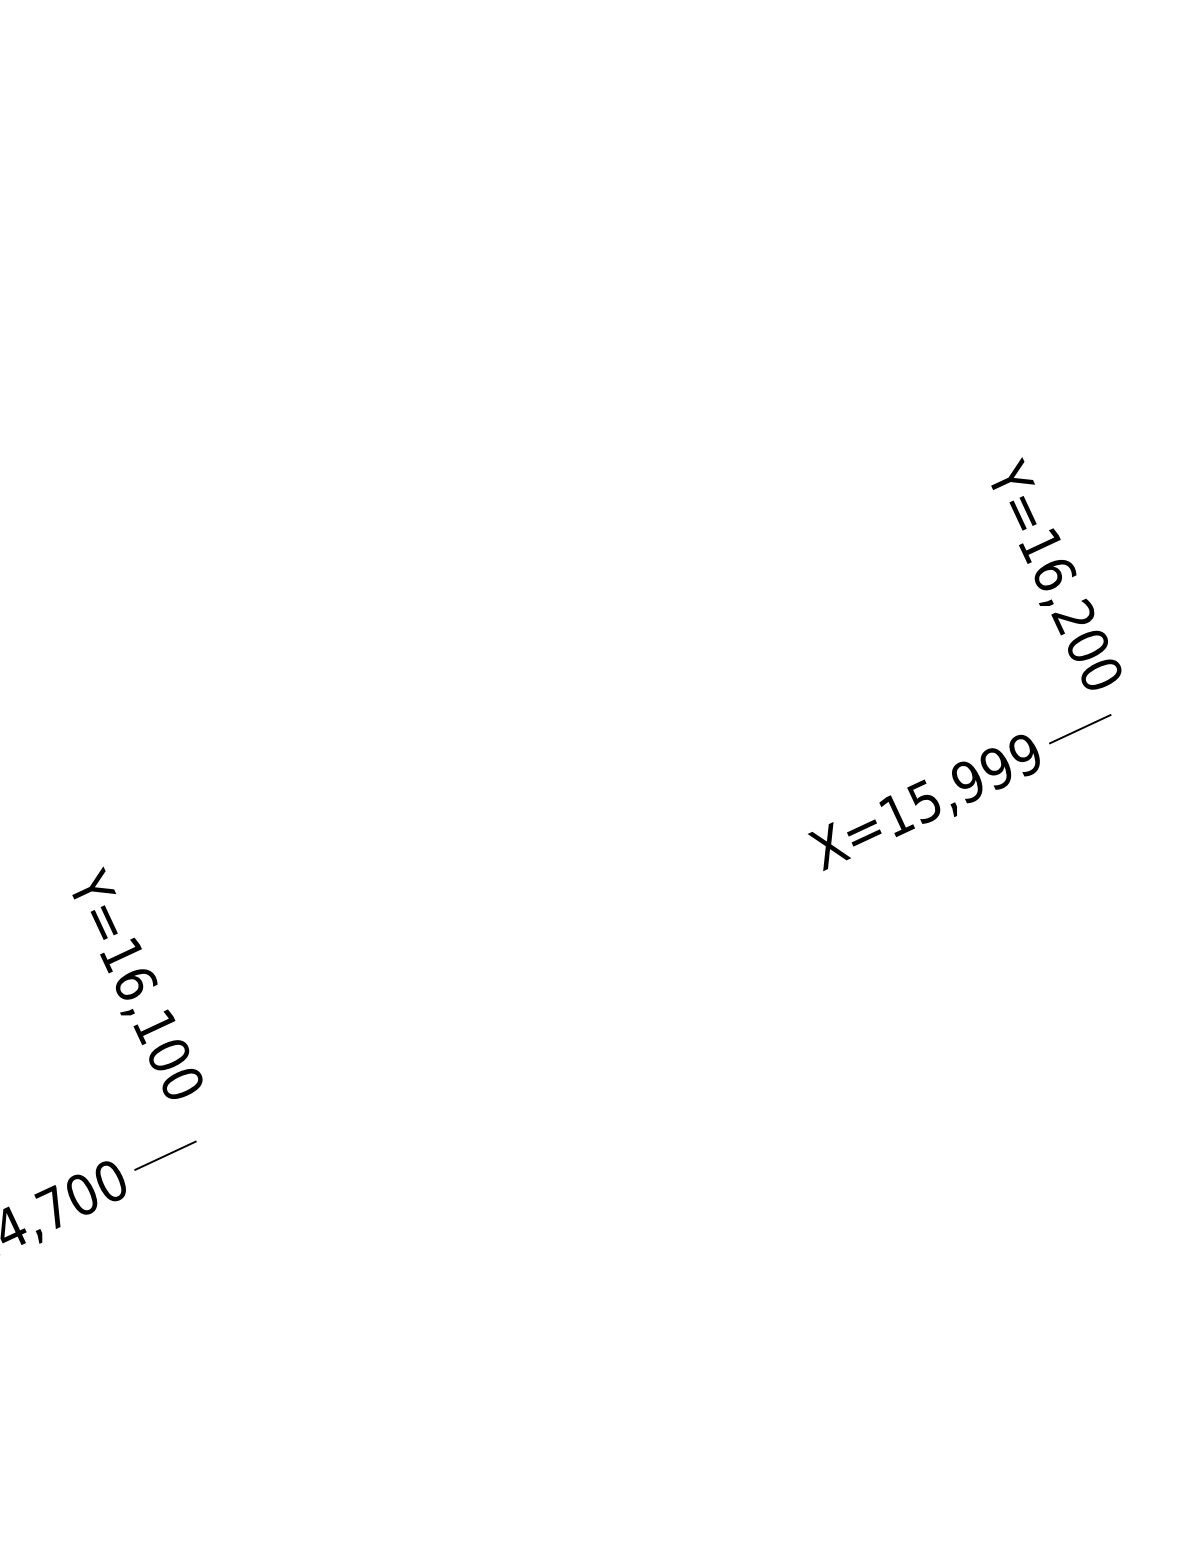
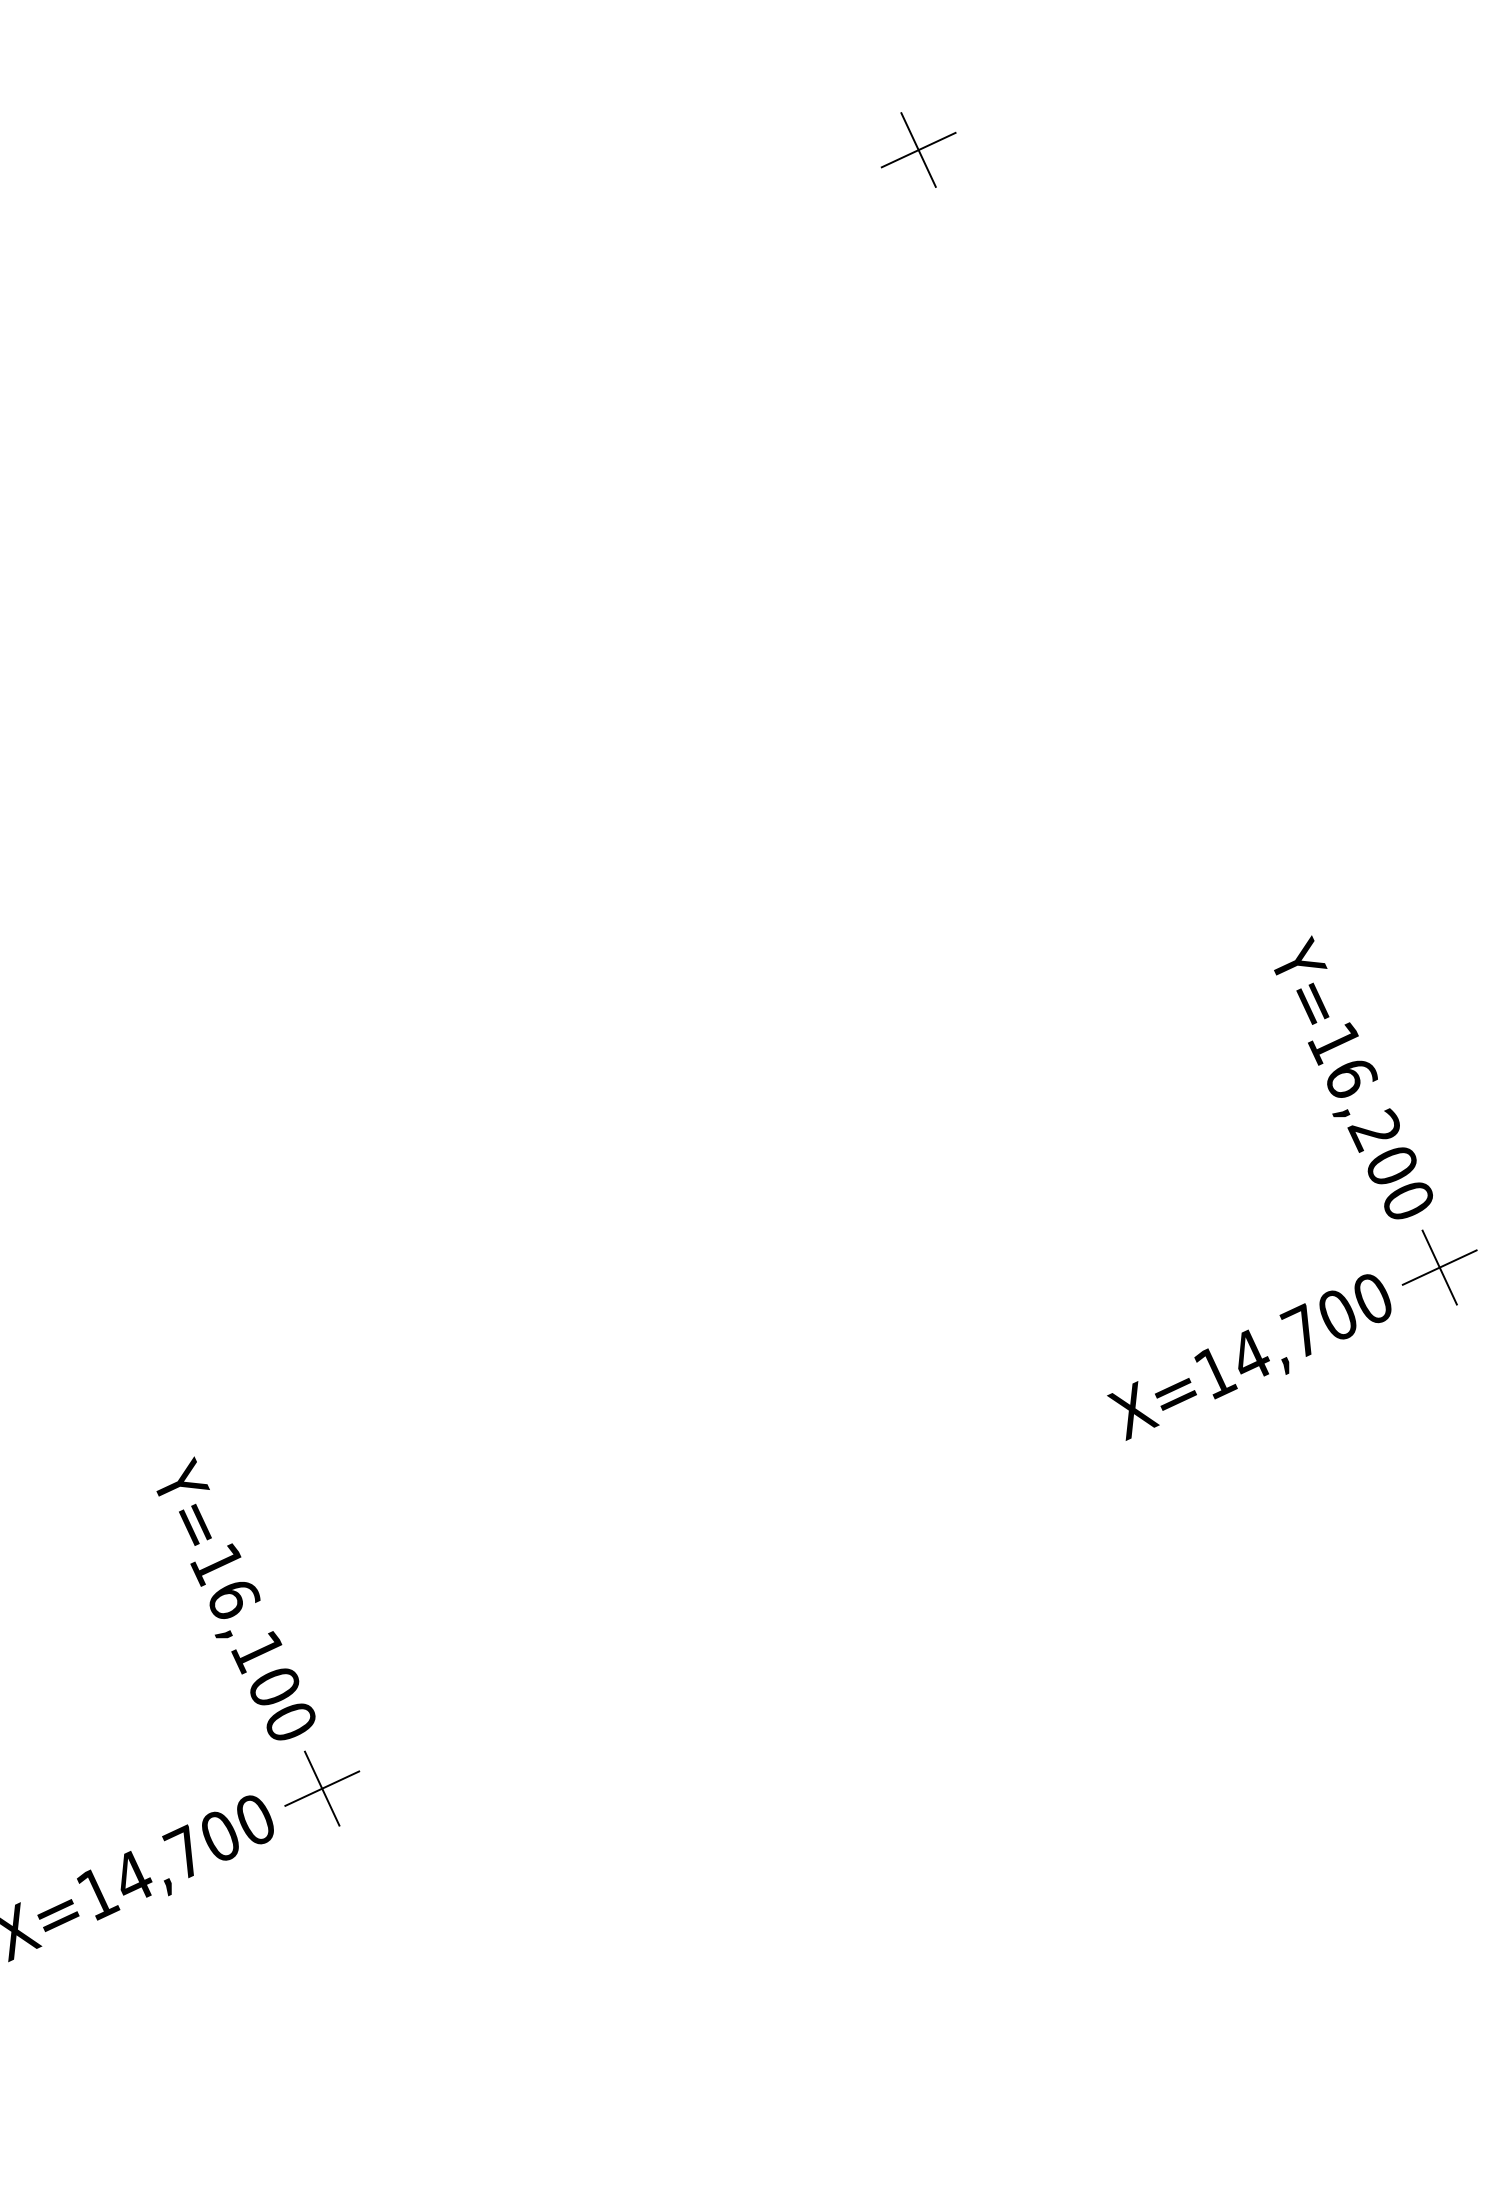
text: (1056, 573) -> (1353, 1077), moved
line: (1080, 729) -> (1439, 1267), added
text: (973, 779) -> (1309, 1328), X=15,999 -> X=14,700
text: (137, 982) -> (235, 1598), moved
line: (165, 1155) -> (322, 1788), added

